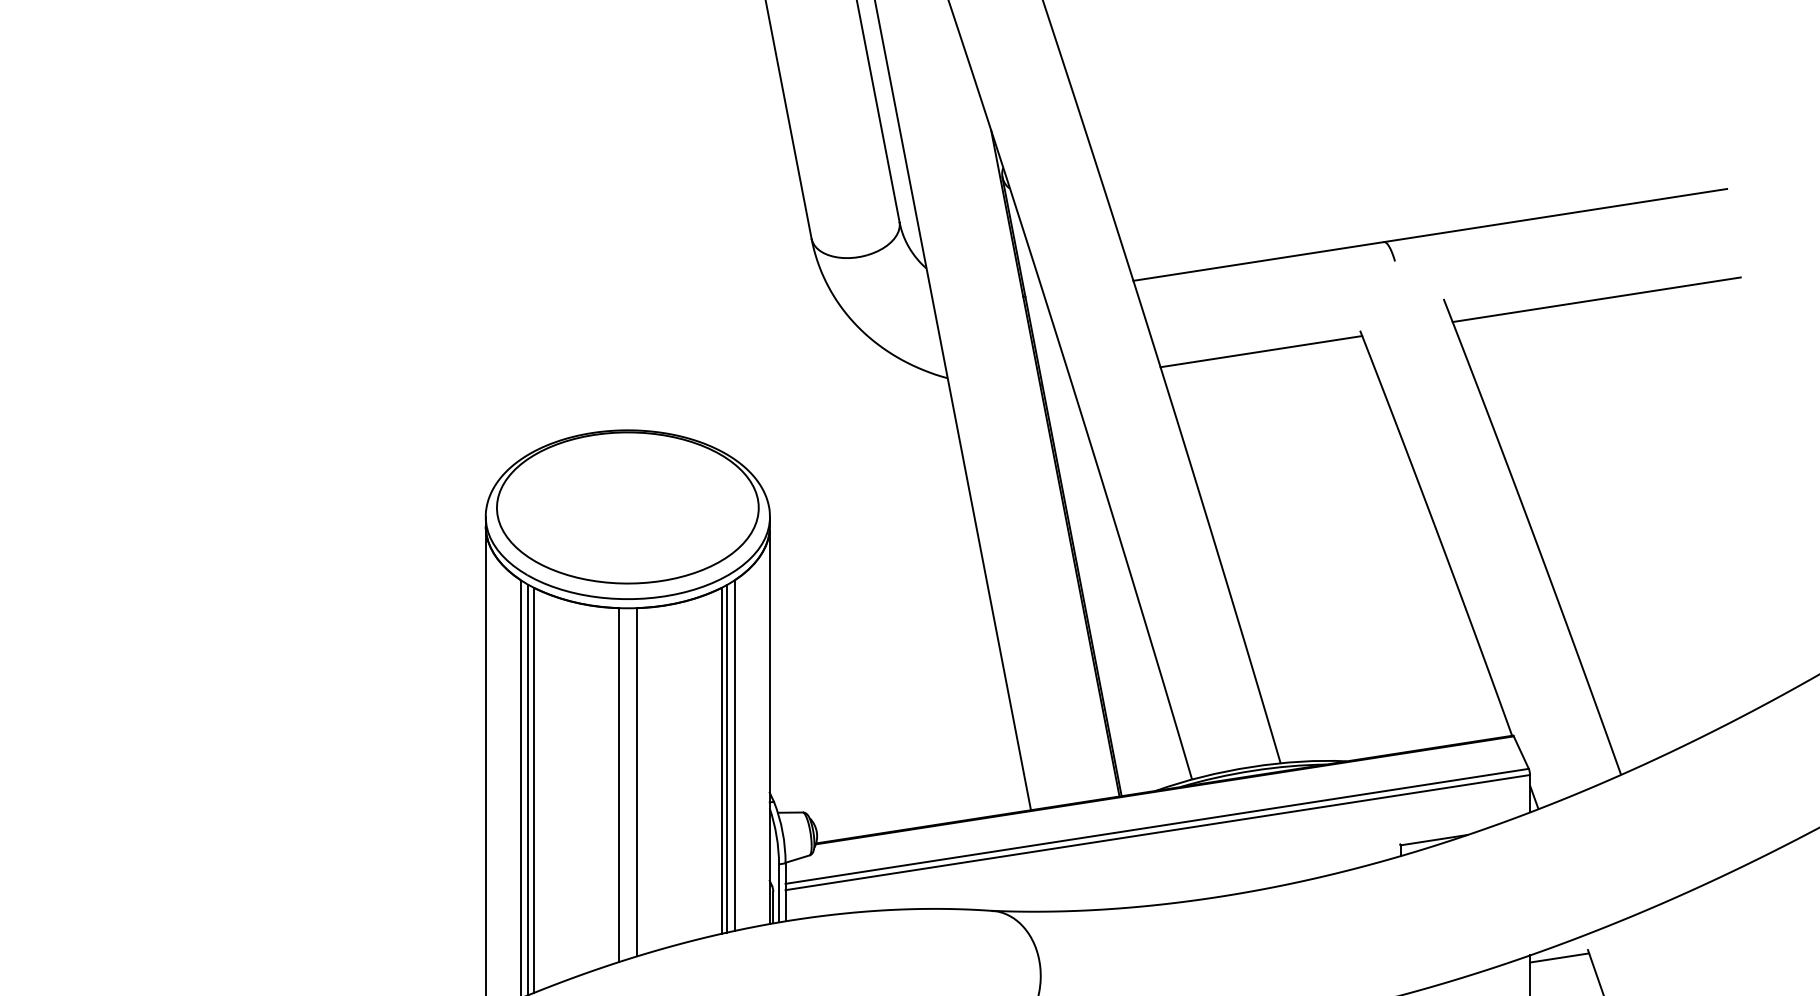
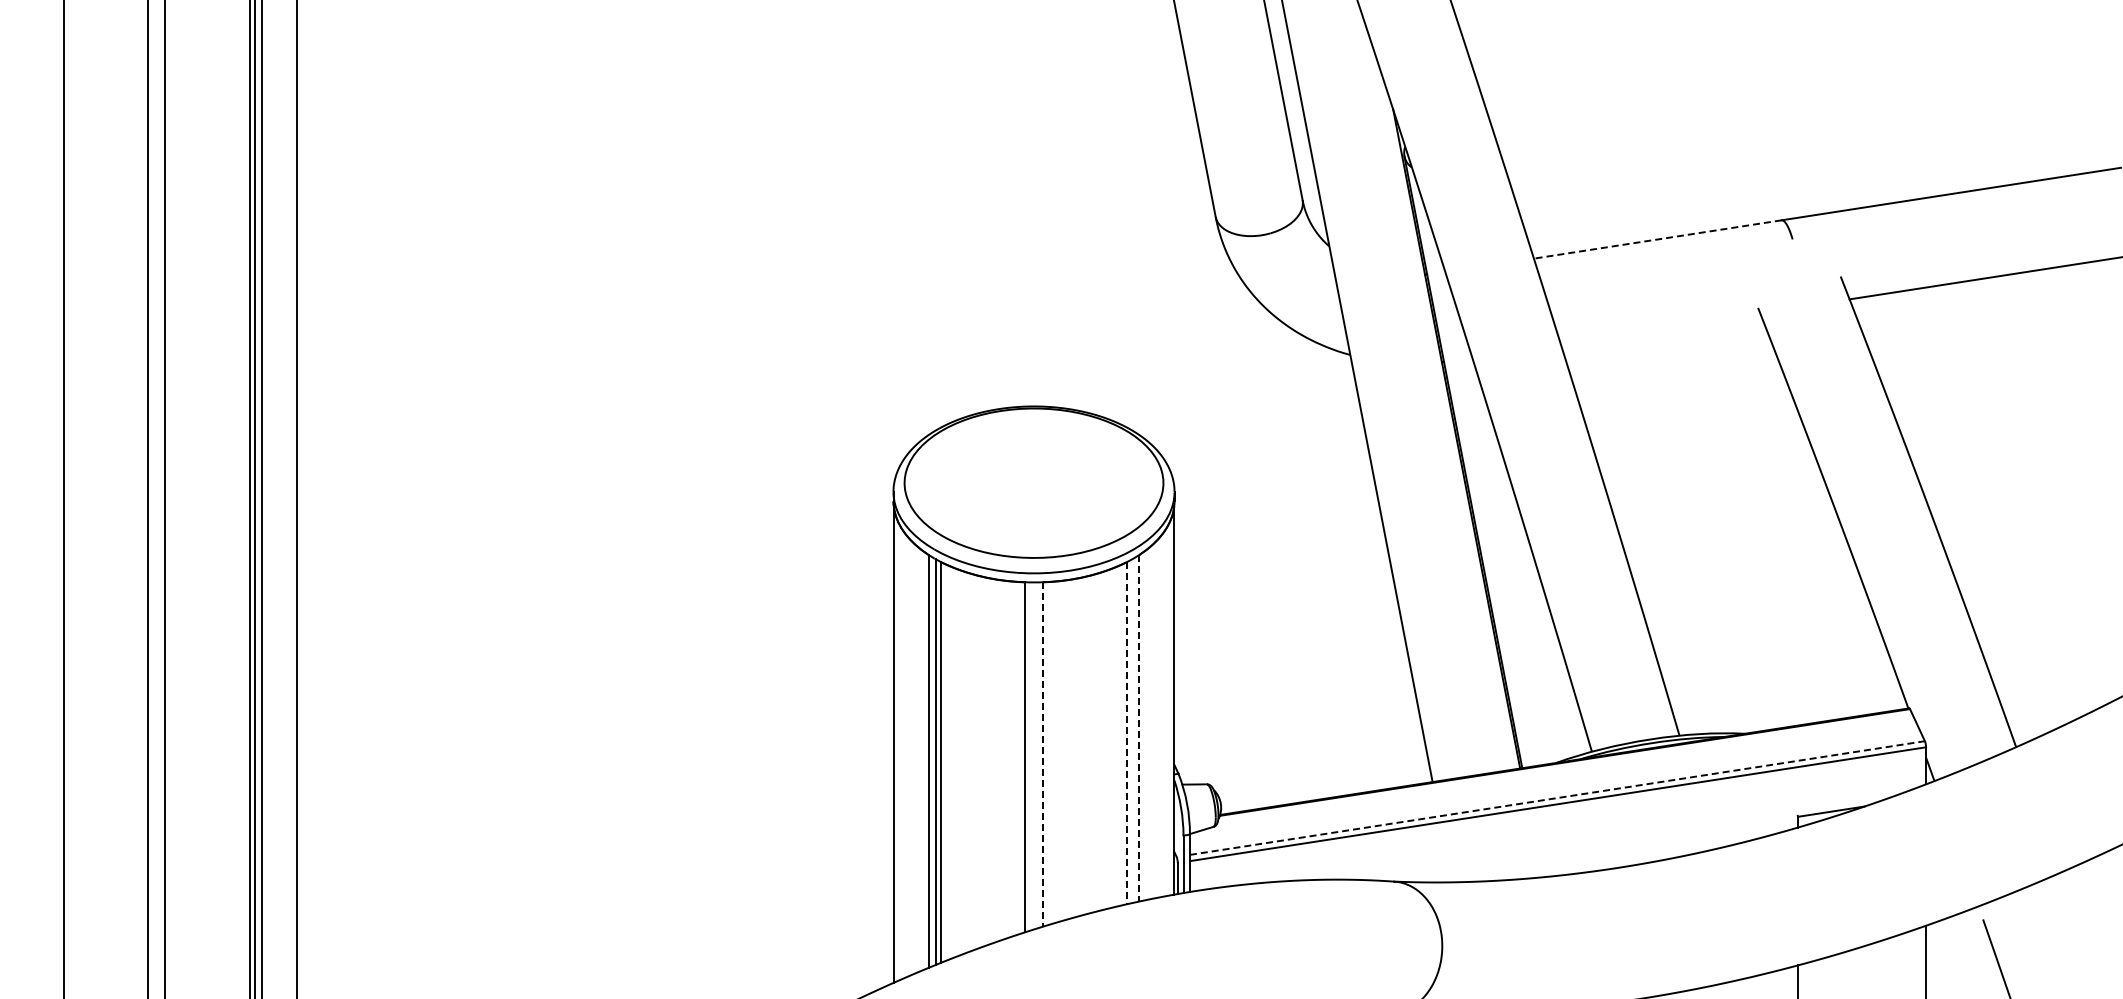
line: (1258, 261) -> (1657, 239), solid -> dashed
line: (1261, 351) -> (1660, 328), removed
line: (734, 756) -> (1139, 728), solid -> dashed
line: (727, 759) -> (1132, 731), removed
line: (721, 761) -> (1126, 733), solid -> dashed
line: (636, 783) -> (1042, 755), solid -> dashed
line: (1157, 826) -> (1557, 798), solid -> dashed
line: (1559, 957) -> (1955, 927), removed

